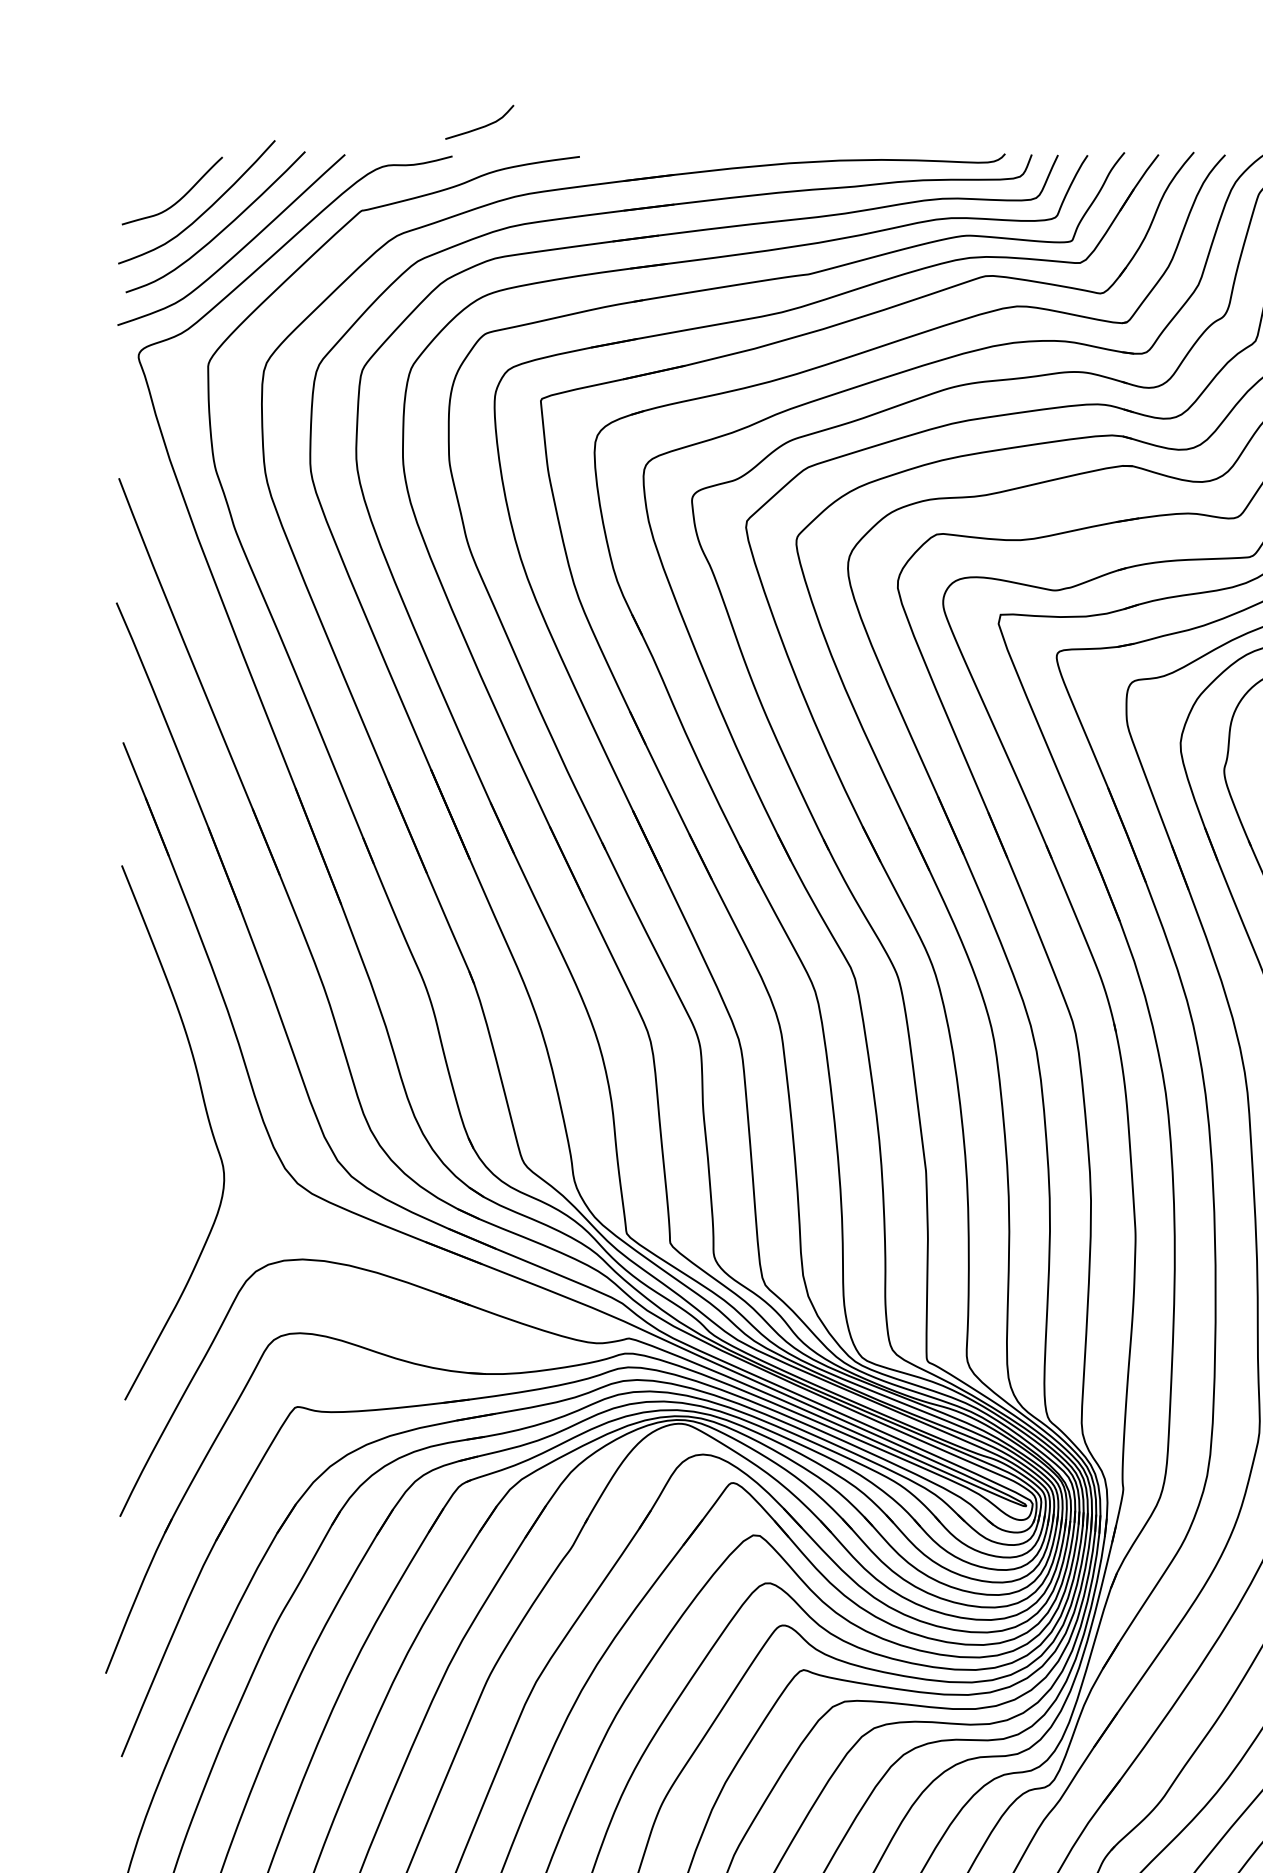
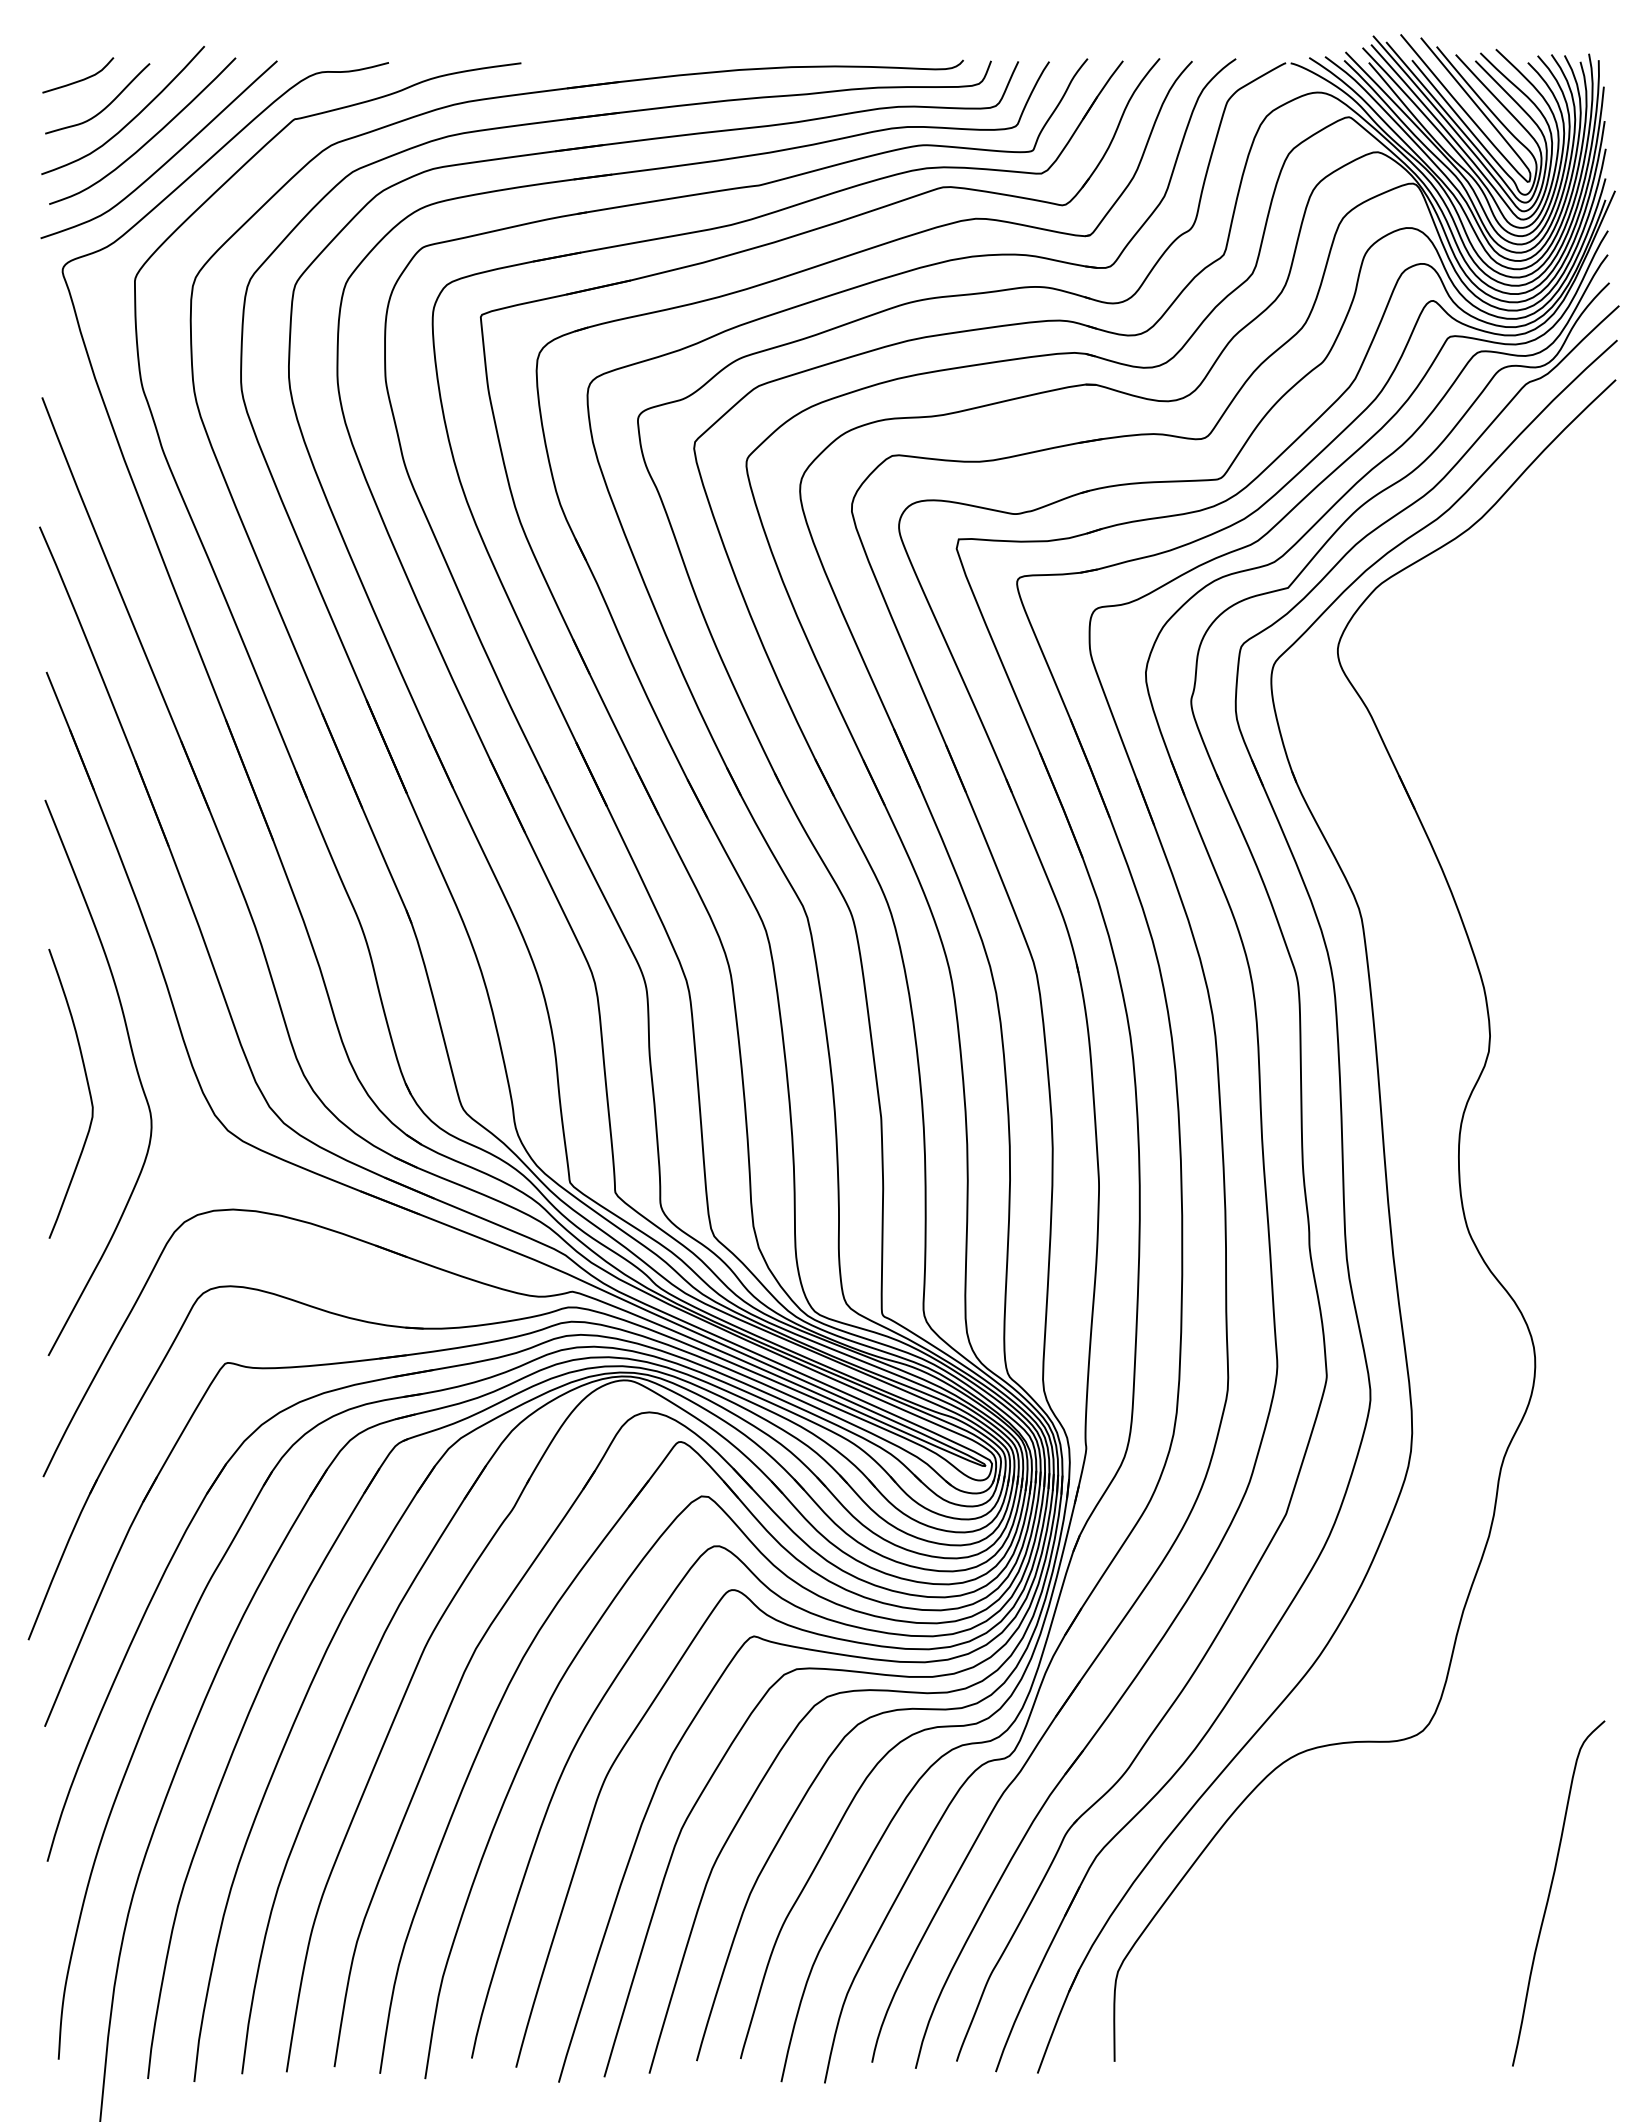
curve: (481, 126) -> (80, 79), moved
curve: (162, 1142) -> (87, 1087), added

